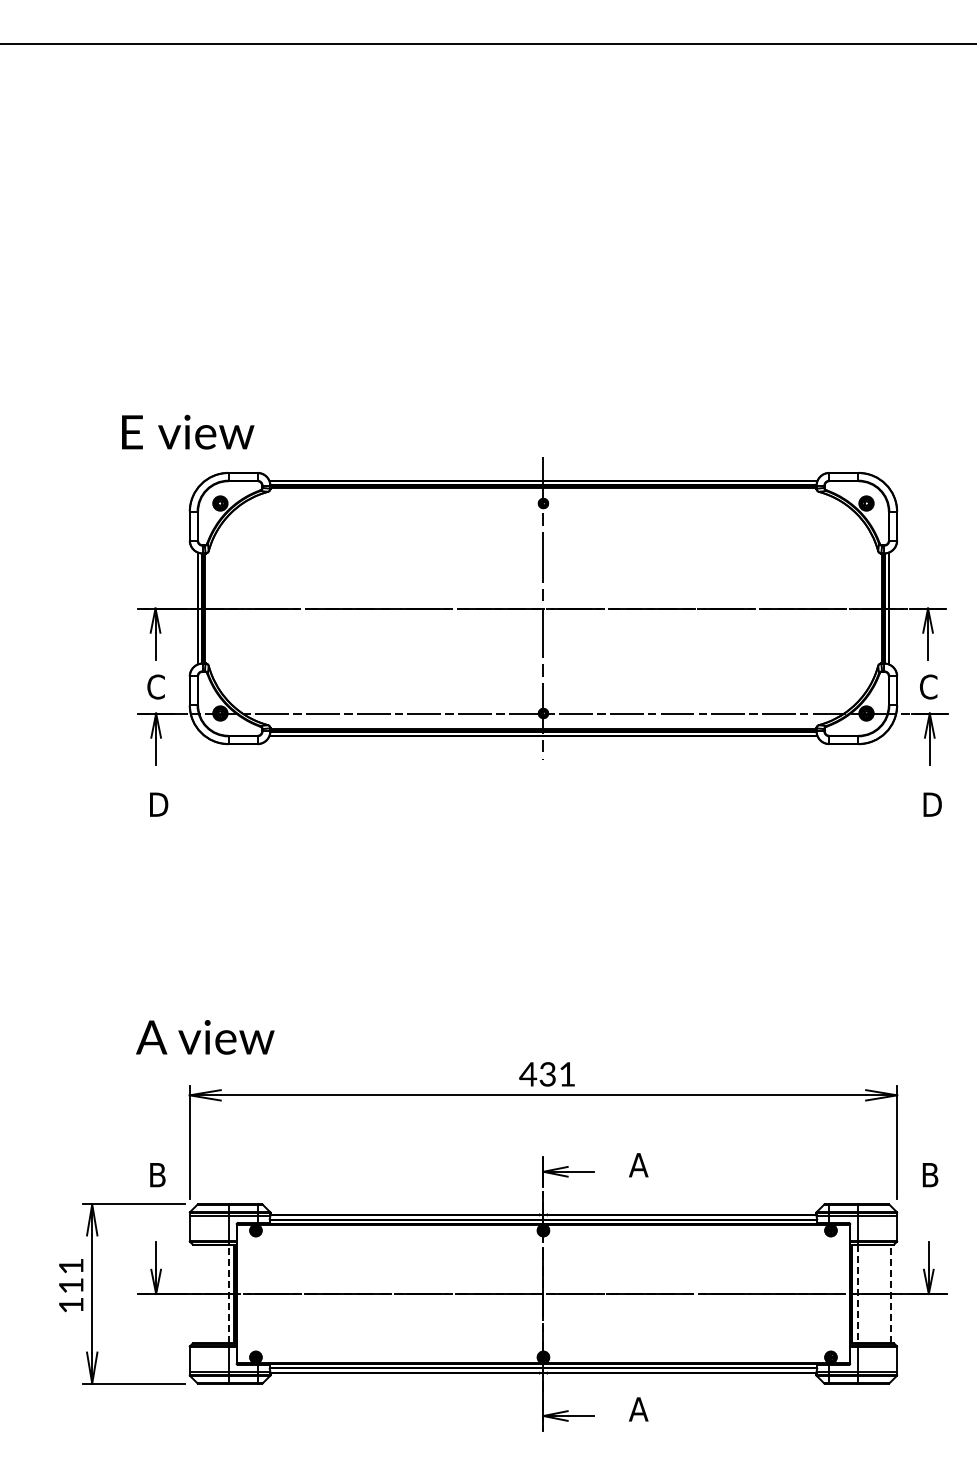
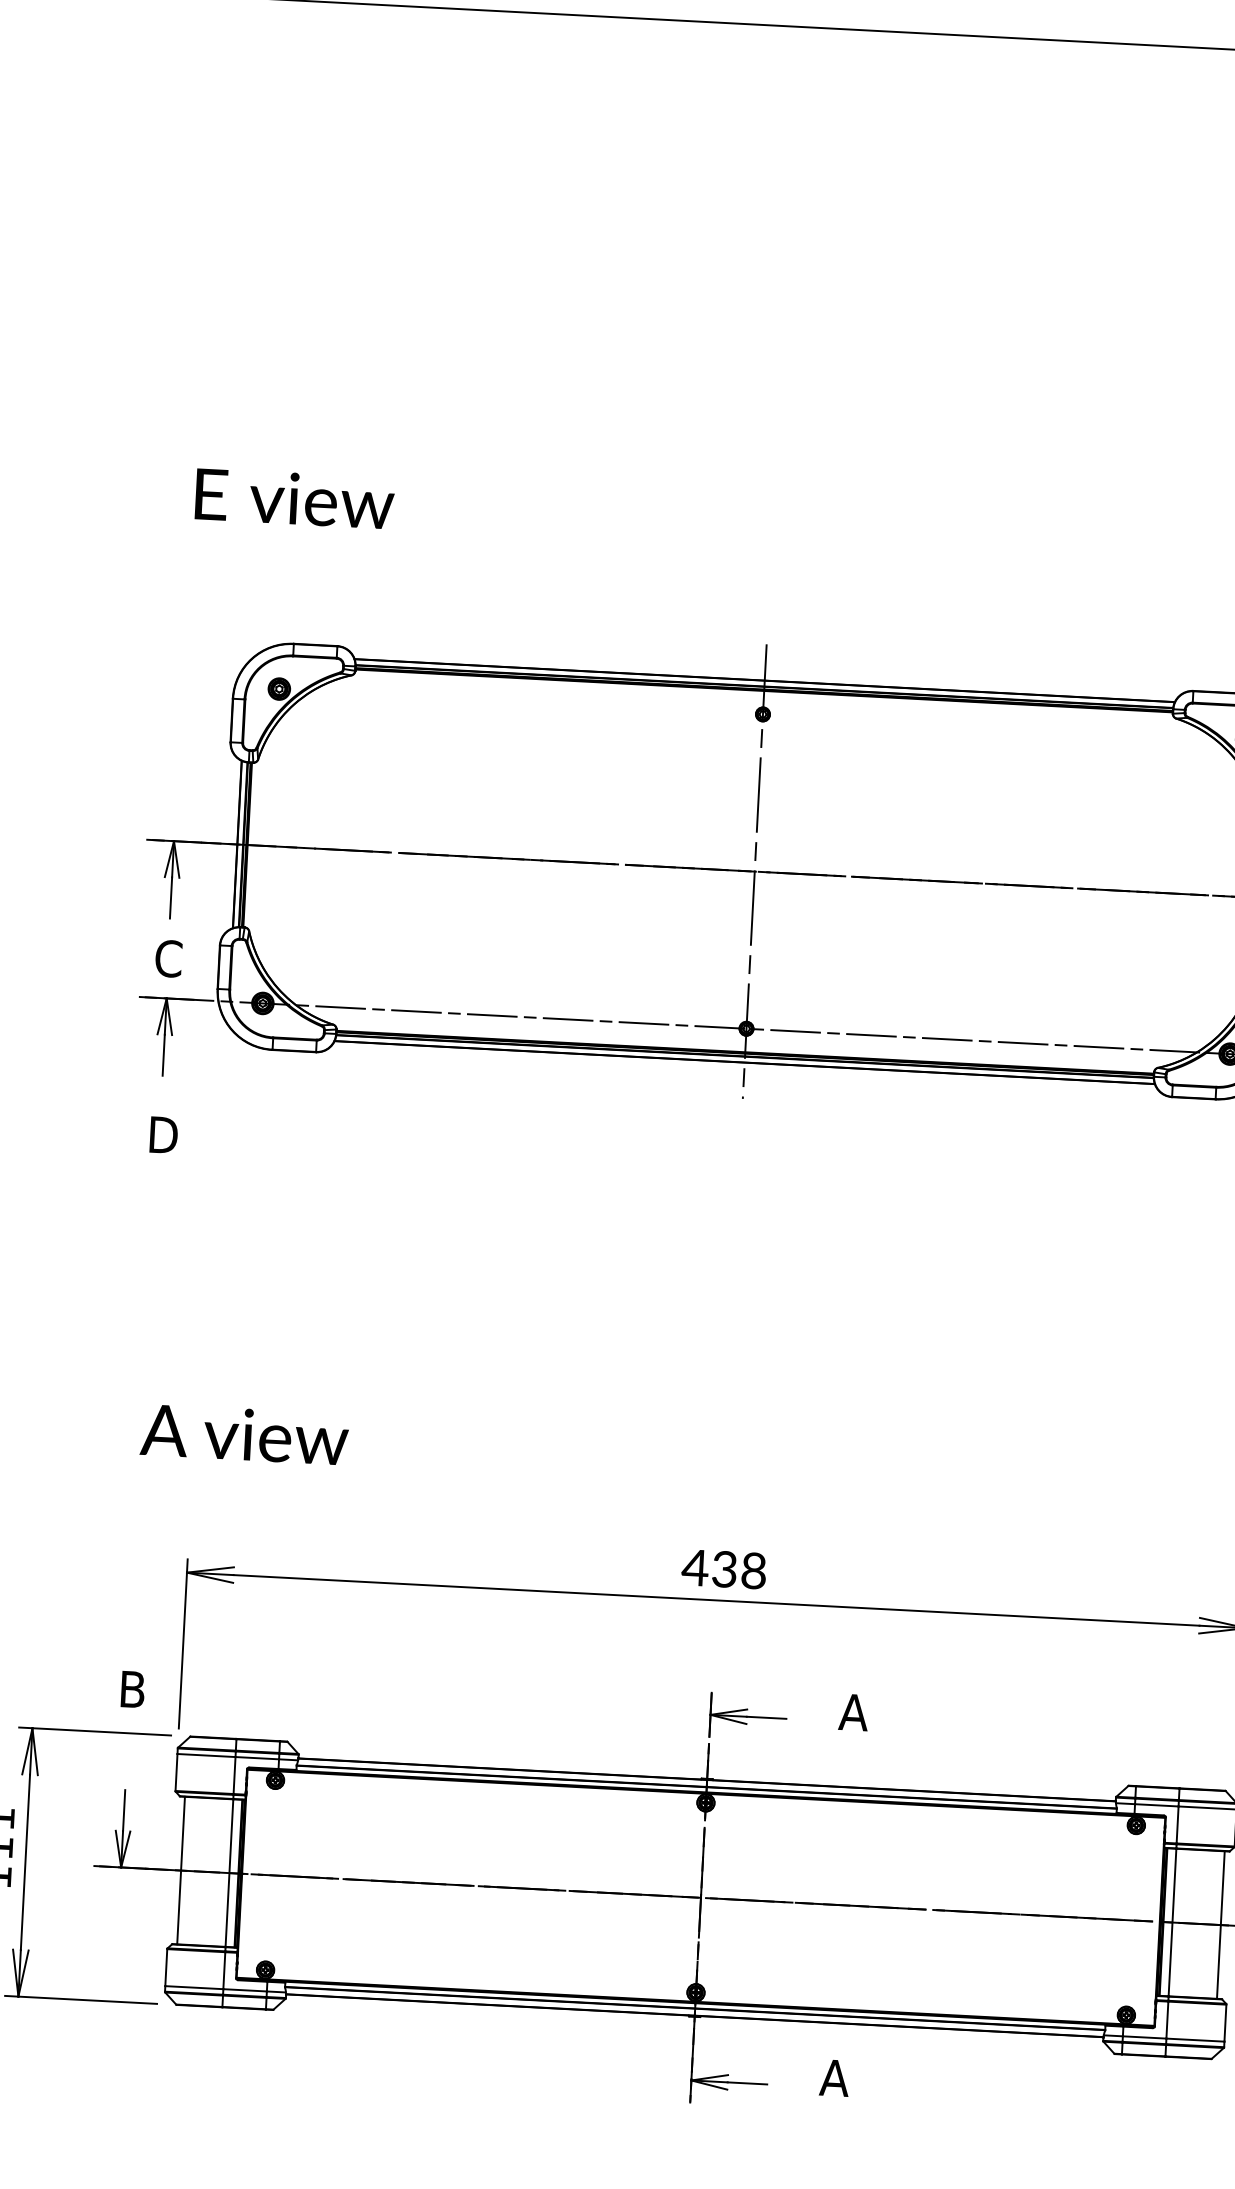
text: (188, 431) -> (295, 497), moved
text: (205, 1037) -> (244, 1434), moved
text: (567, 1074) -> (754, 1571), 431 -> 438
line: (196, 1293) -> (181, 1869), added
line: (228, 1293) -> (229, 1872), dashed -> solid
line: (890, 1293) -> (1220, 1924), dashed -> solid
line: (858, 1294) -> (1172, 1923), dashed -> solid

